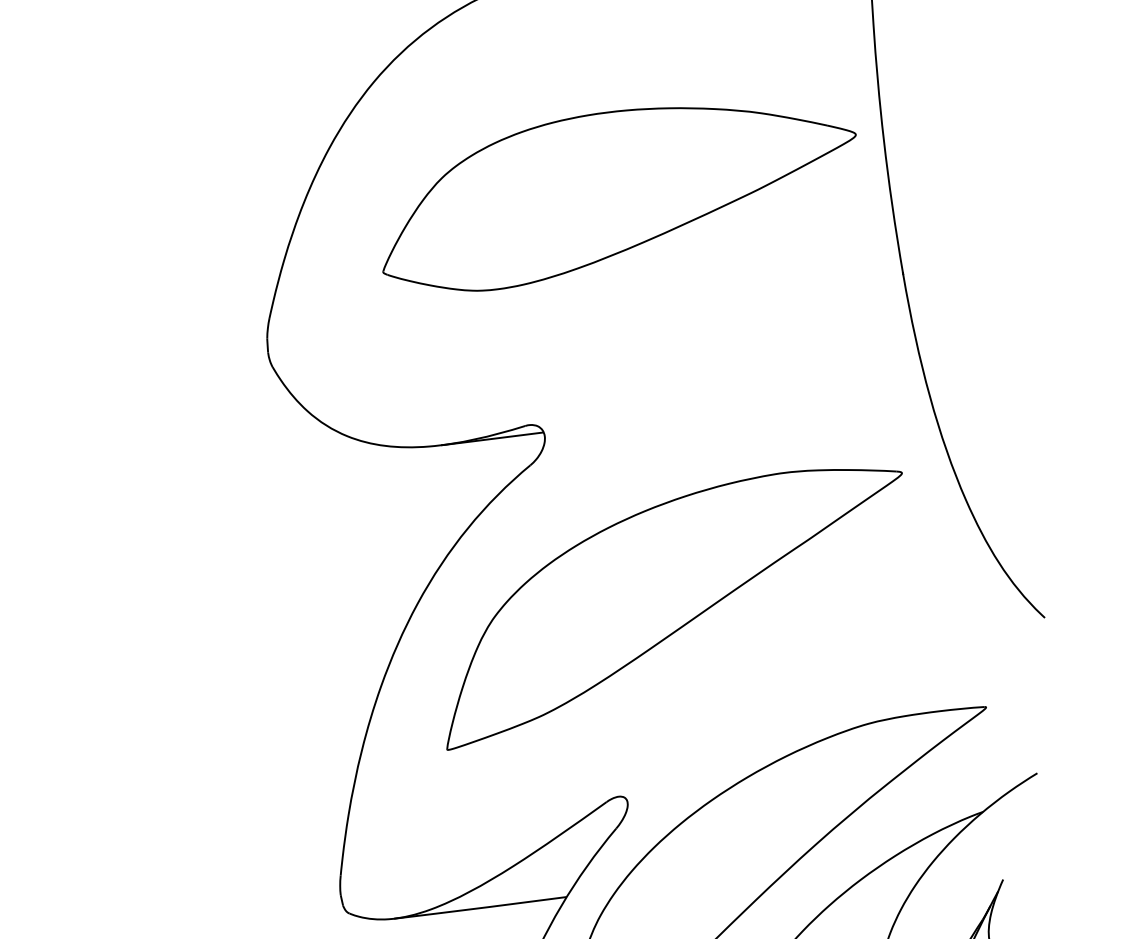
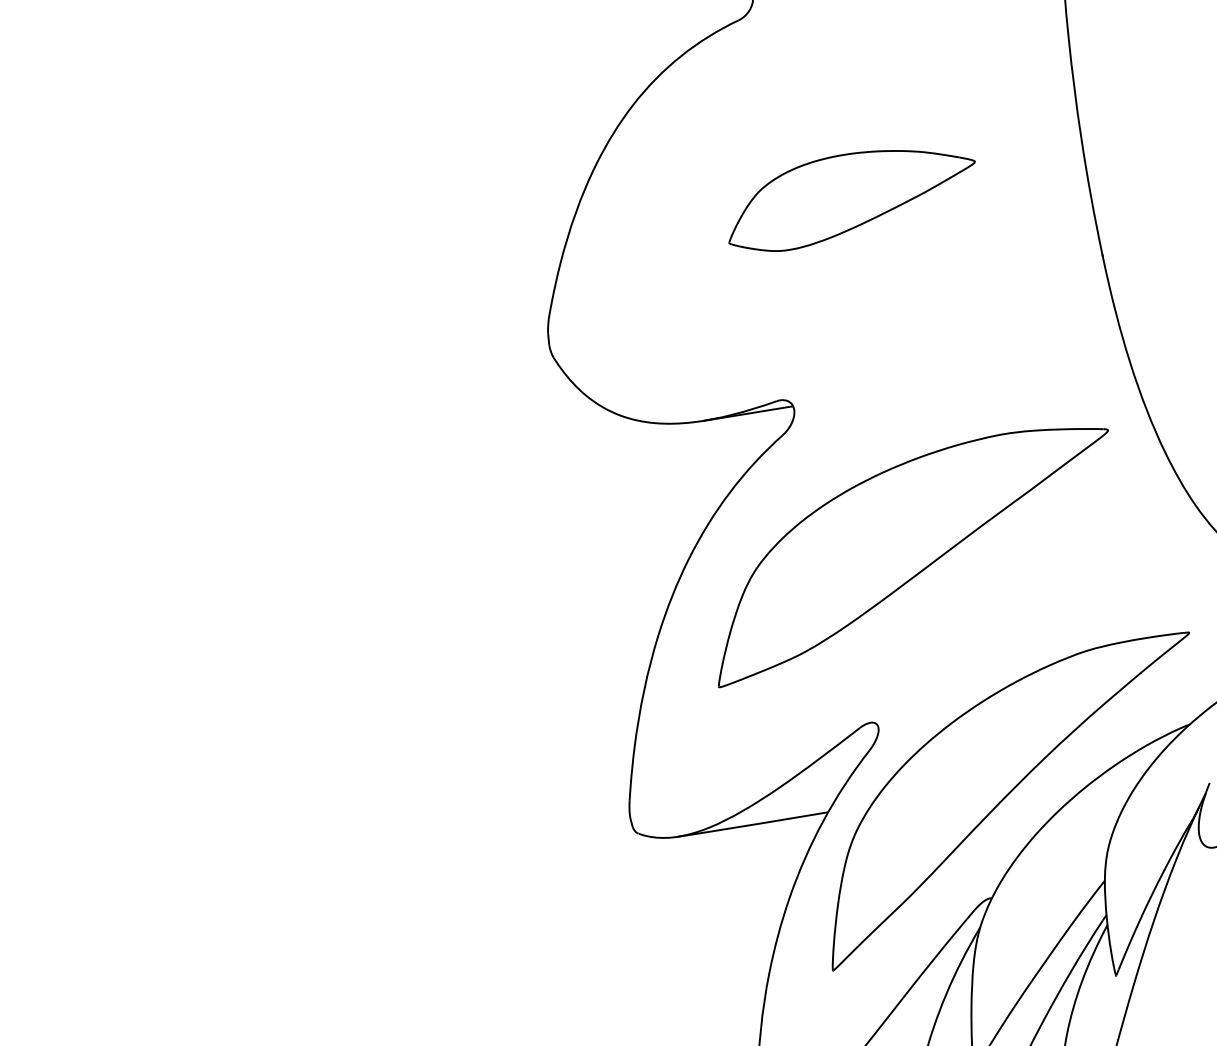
part: (618, 200) -> (851, 200), size x0.6

